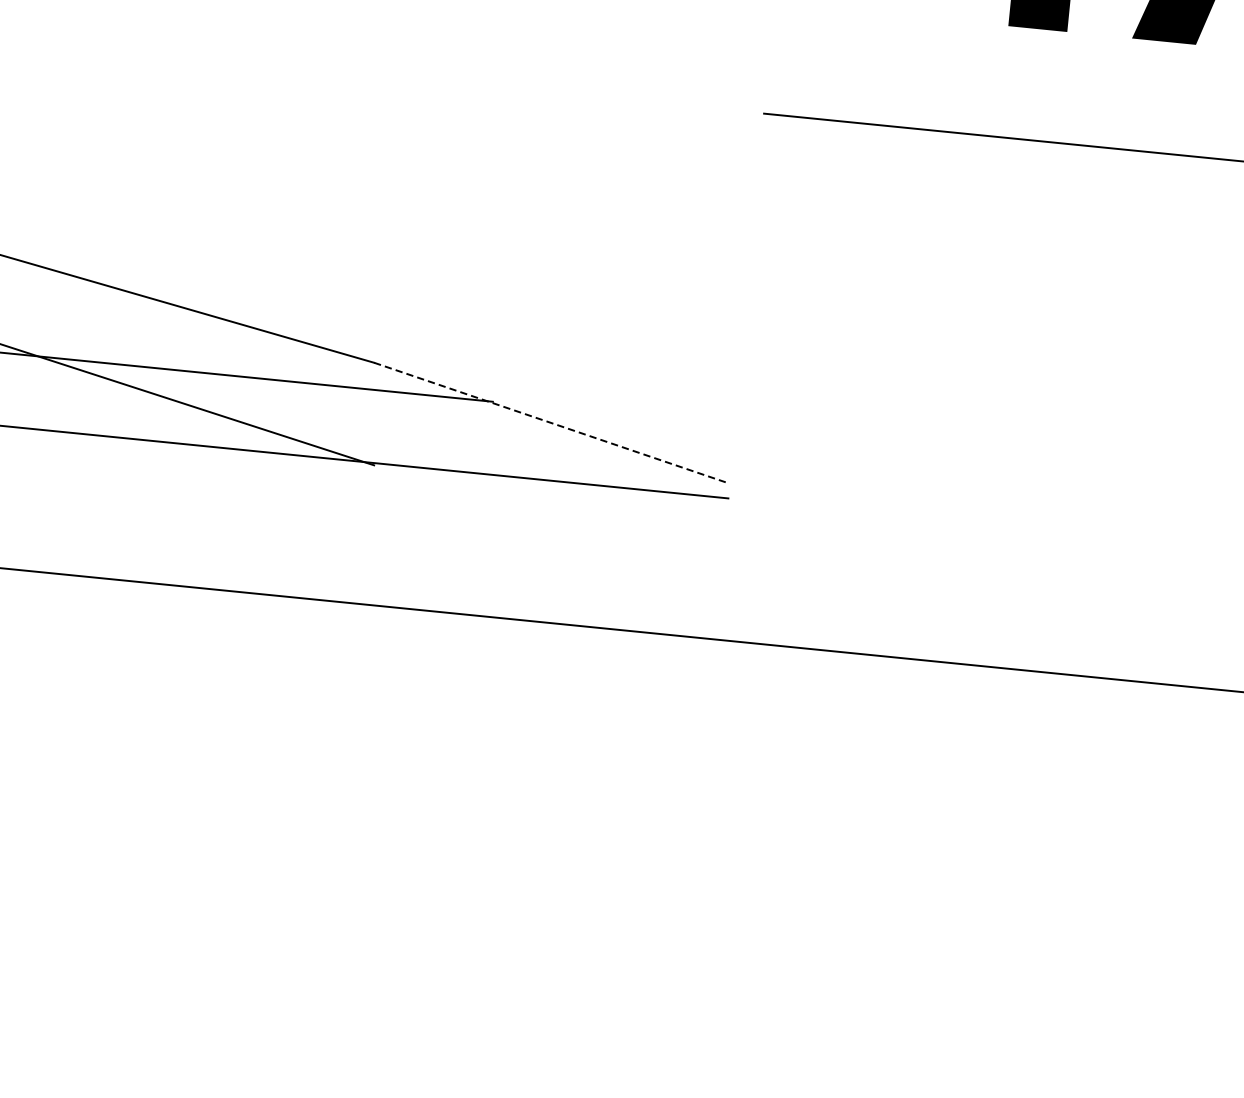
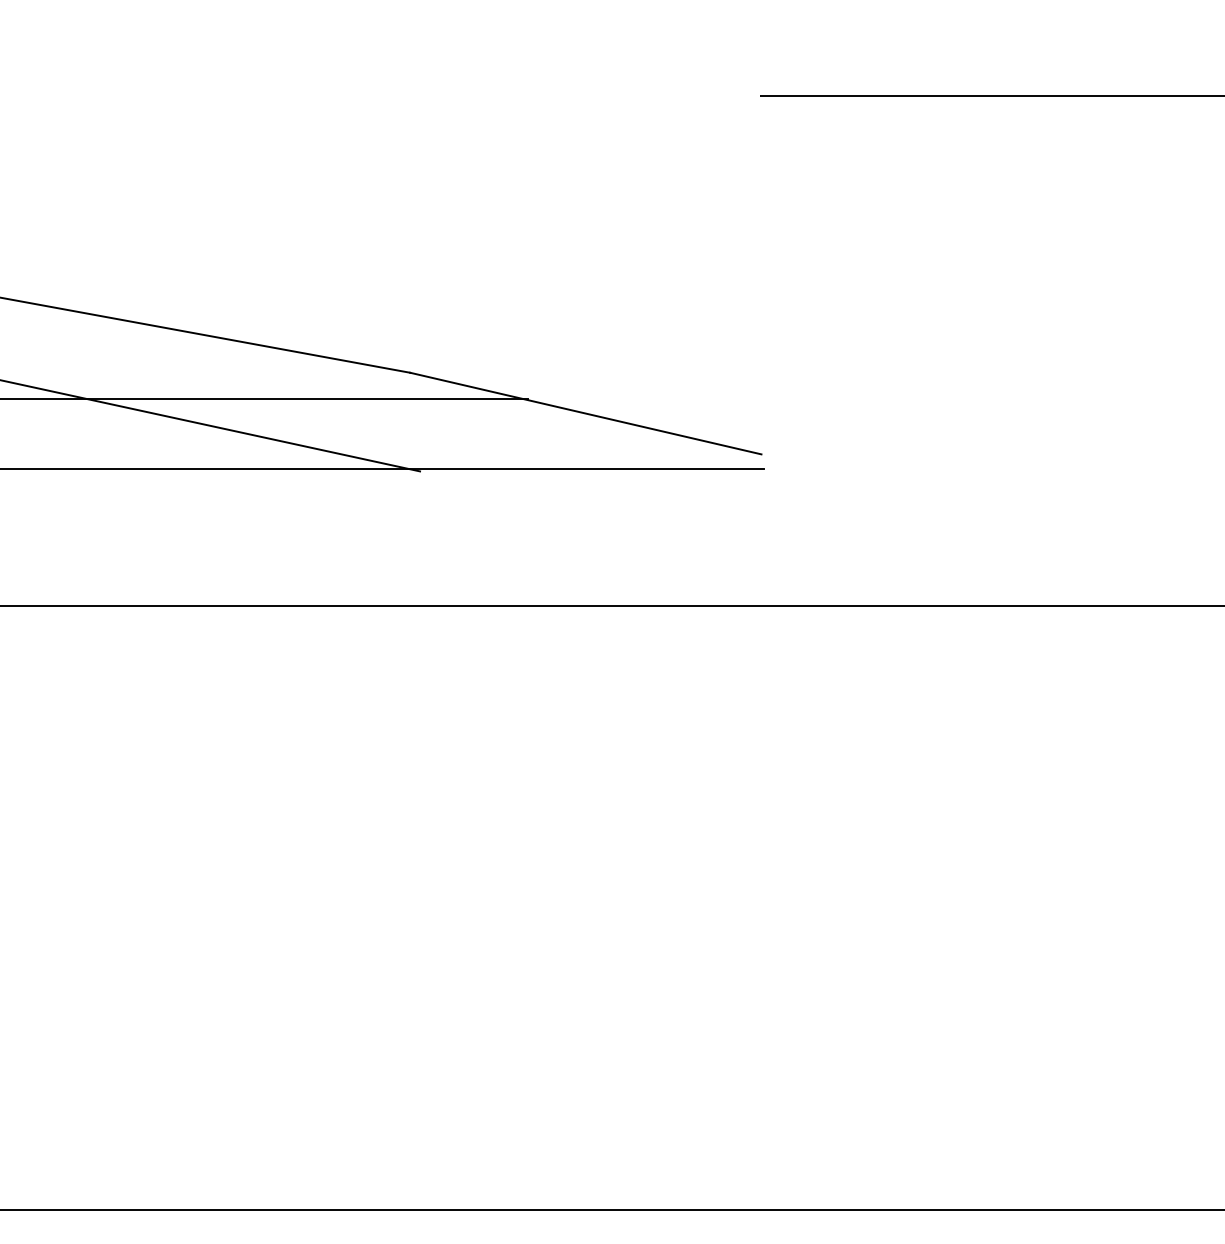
line: (551, 422) -> (586, 413), dashed -> solid

